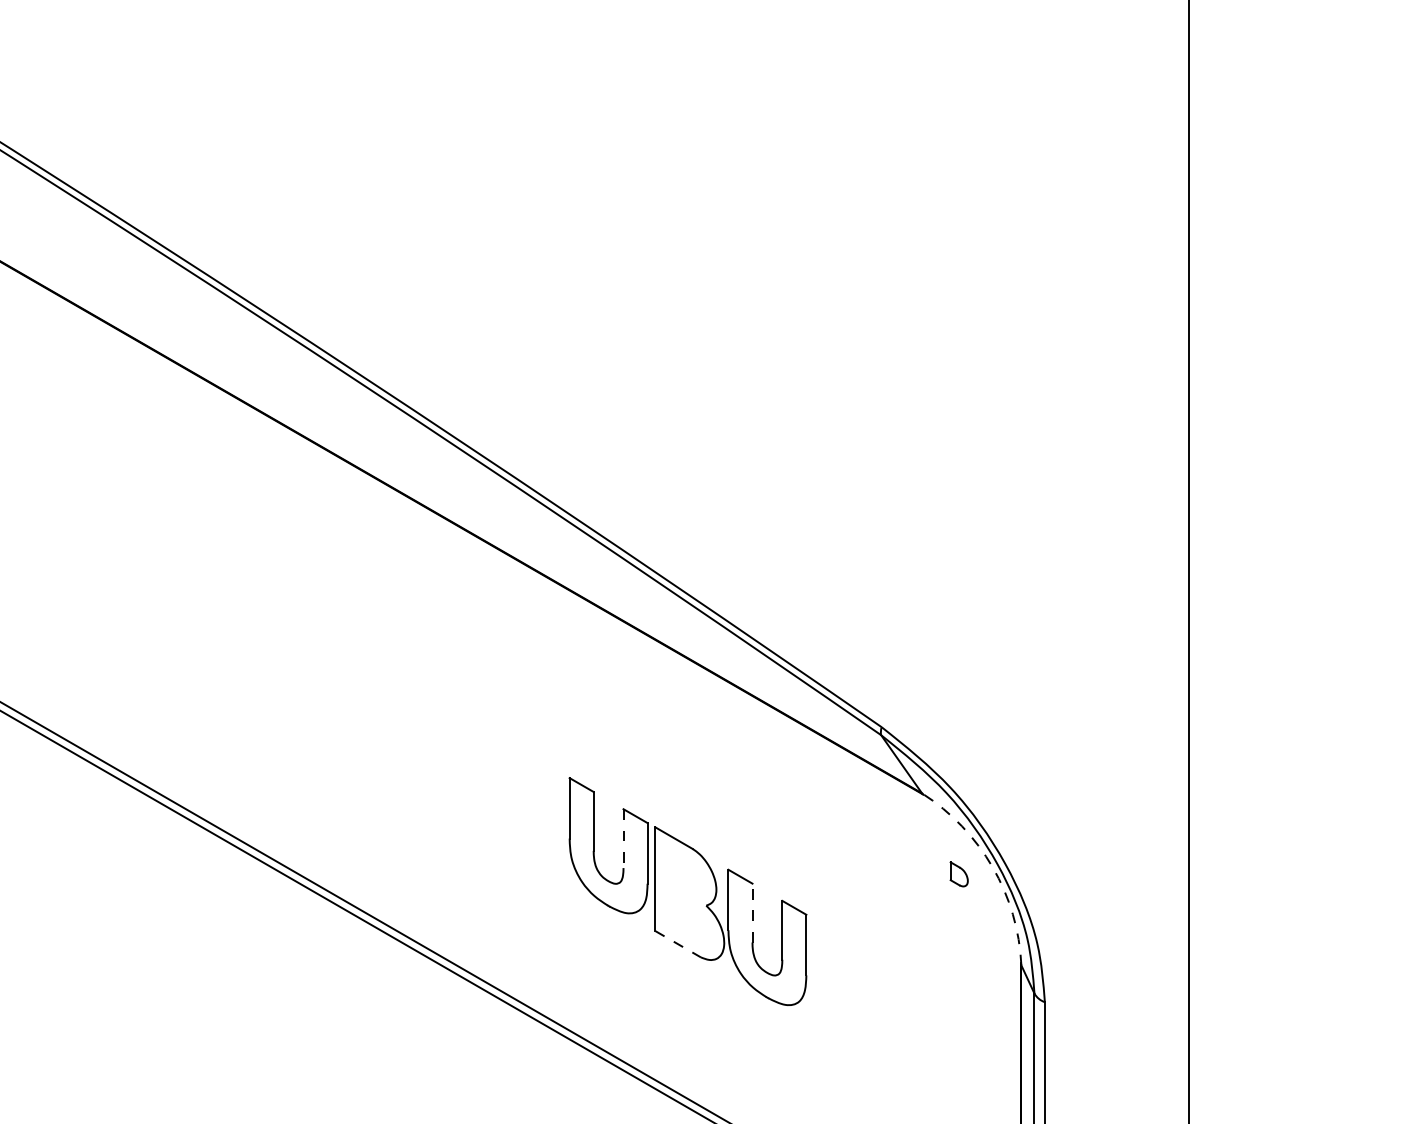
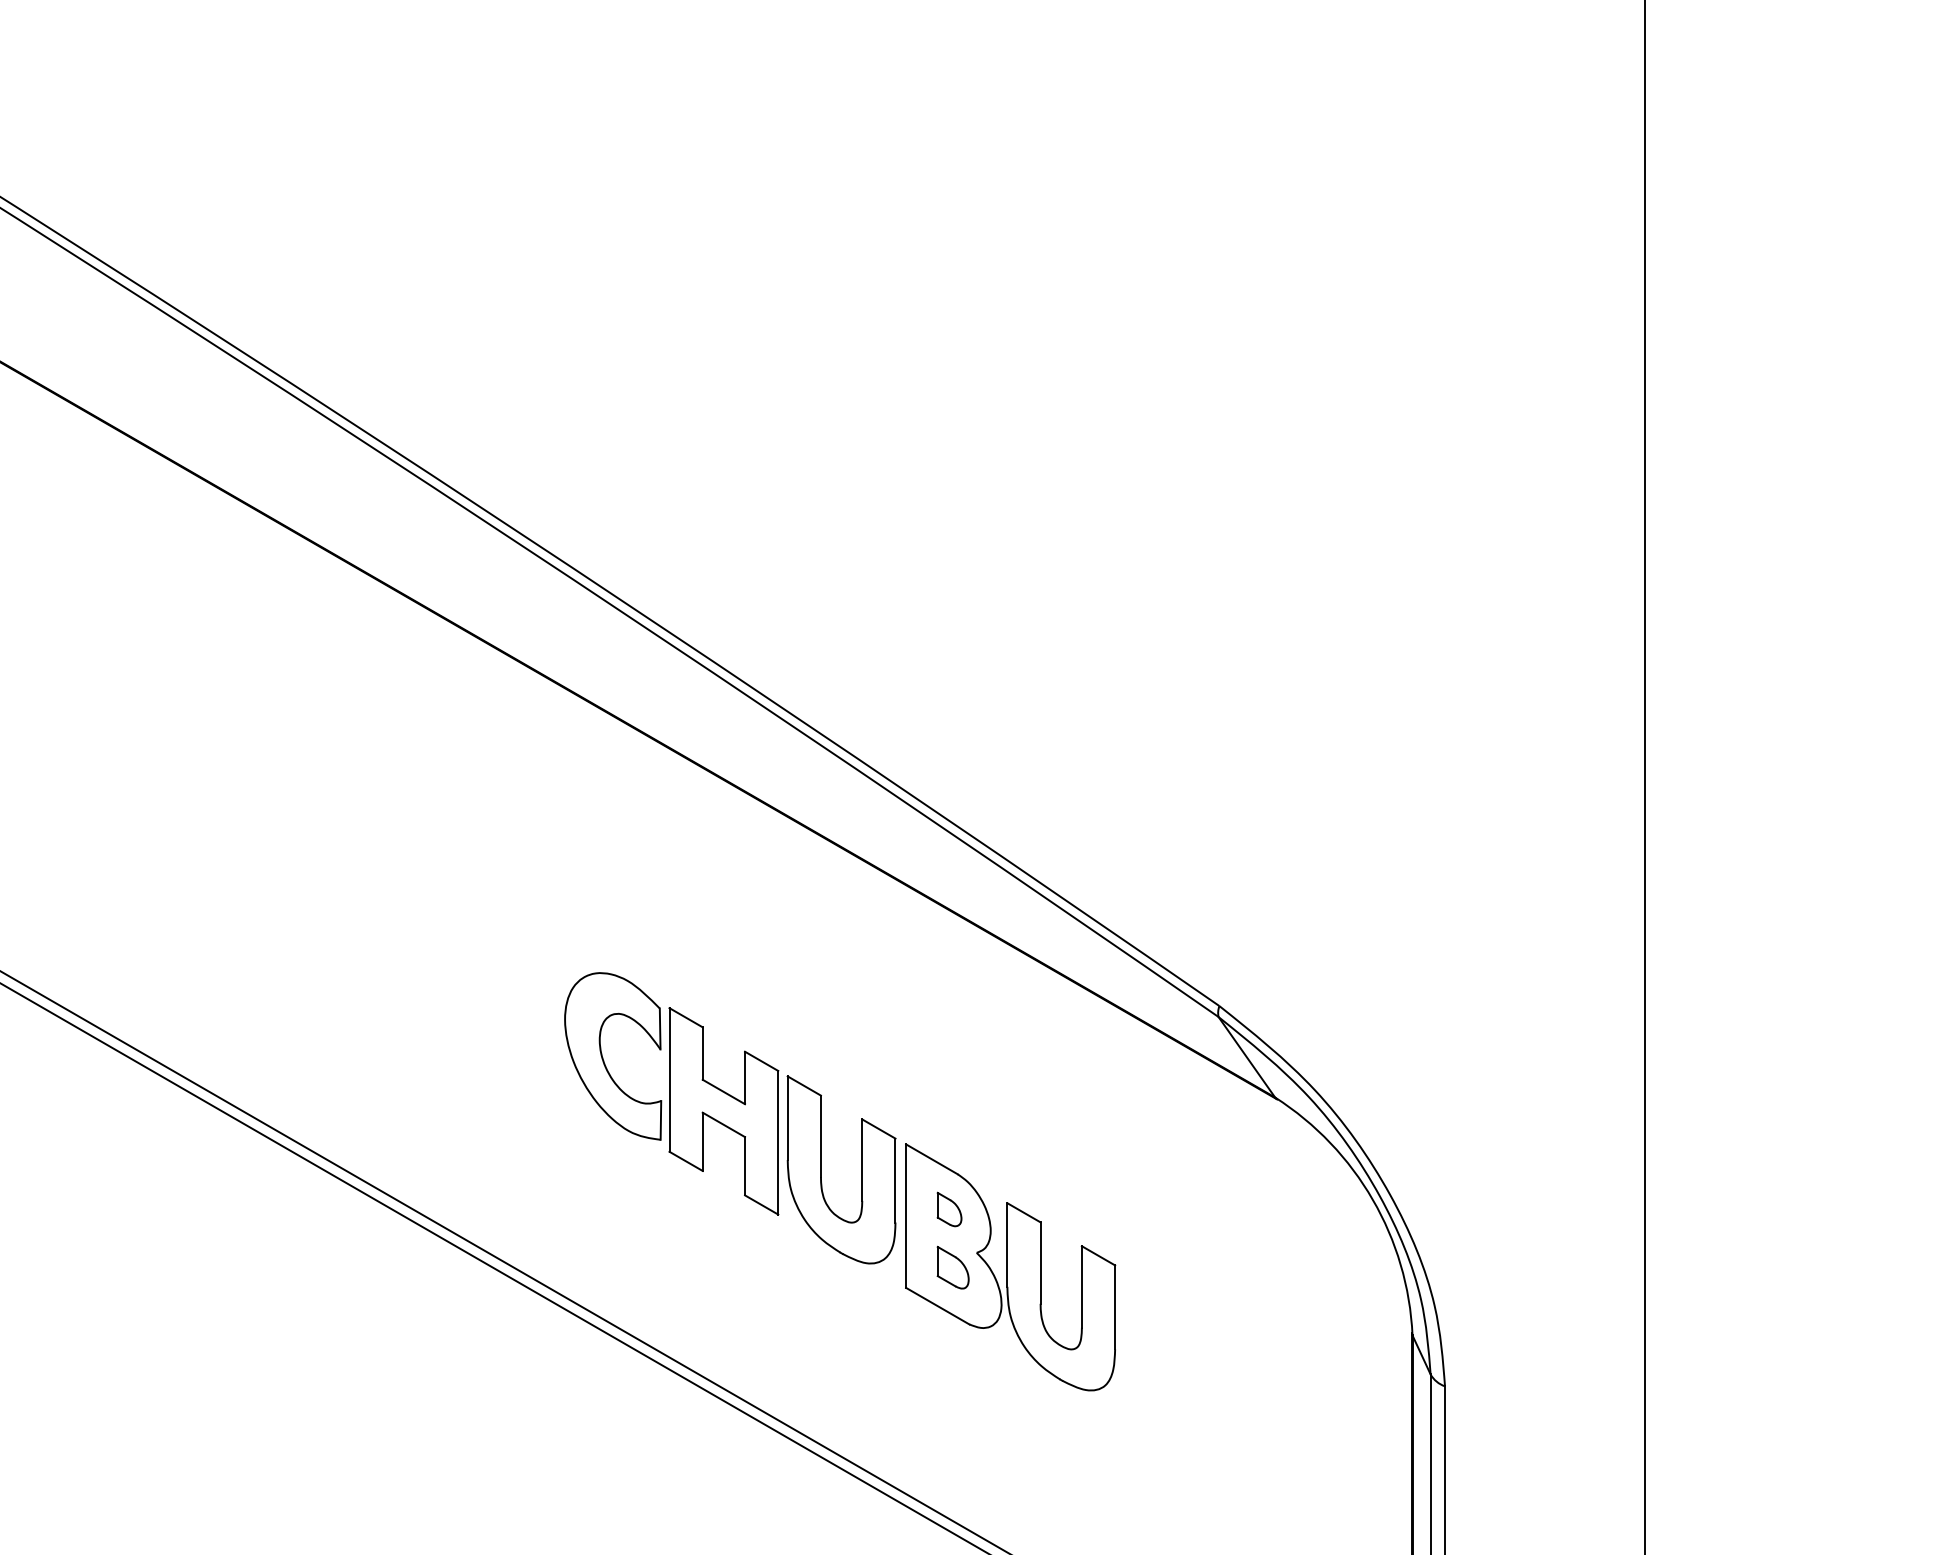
part: (485, 790) -> (671, 1093), added
line: (623, 838) -> (862, 1160), dashed -> solid
arc: (992, 867) -> (1372, 1199), dashed -> solid
part: (959, 874) -> (949, 1209), moved
line: (752, 913) -> (1040, 1263), dashed -> solid
part: (688, 916) -> (952, 1267), added
line: (677, 944) -> (937, 1306), dashed -> solid

